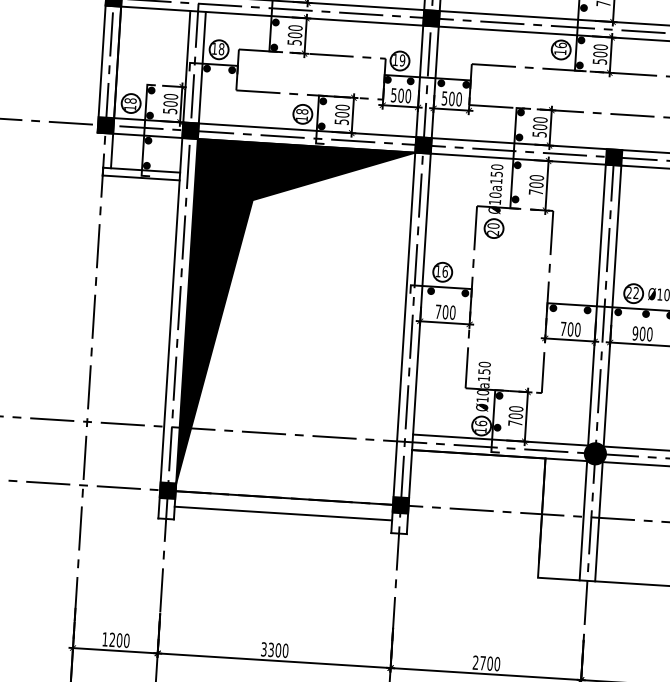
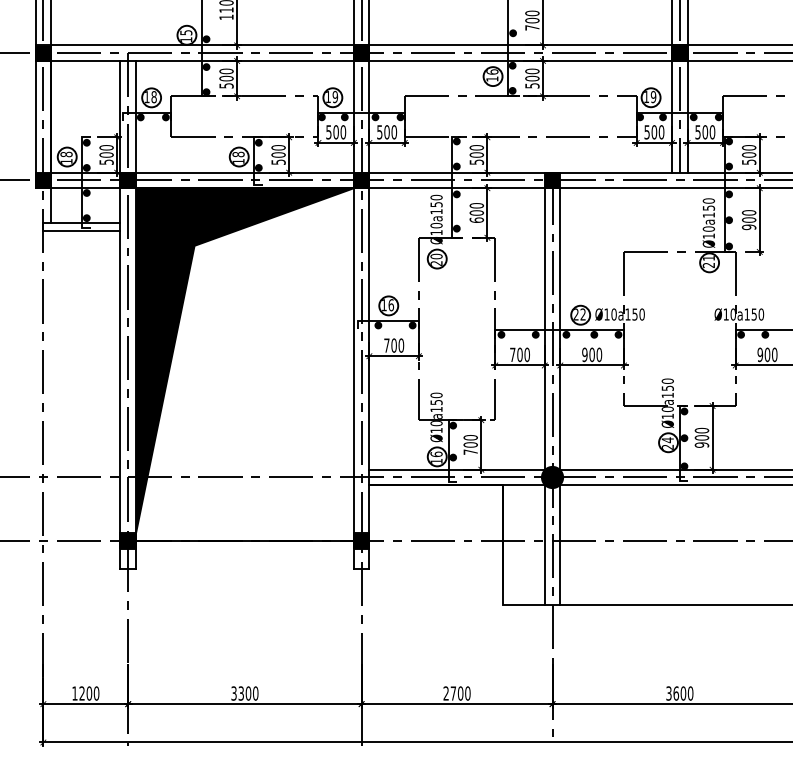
text: (535, 191) -> (476, 219), 700 -> 600
line: (283, 513) -> (244, 556), removed

